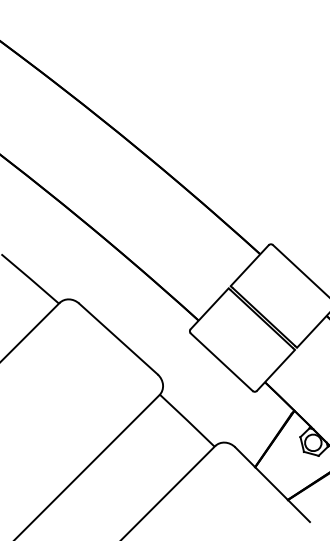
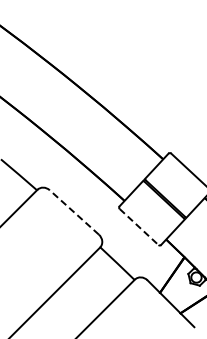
line: (117, 339) -> (73, 212), solid -> dashed
line: (222, 363) -> (139, 227), solid -> dashed

